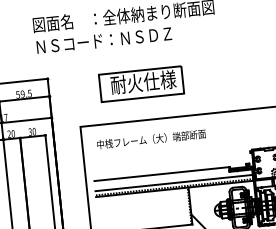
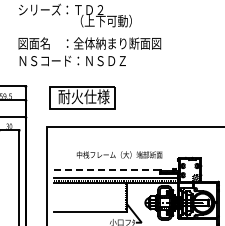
part: (141, 83) -> (82, 97), moved
text: (151, 138) -> (119, 154), moved
line: (161, 173) -> (106, 169), solid -> dashed

